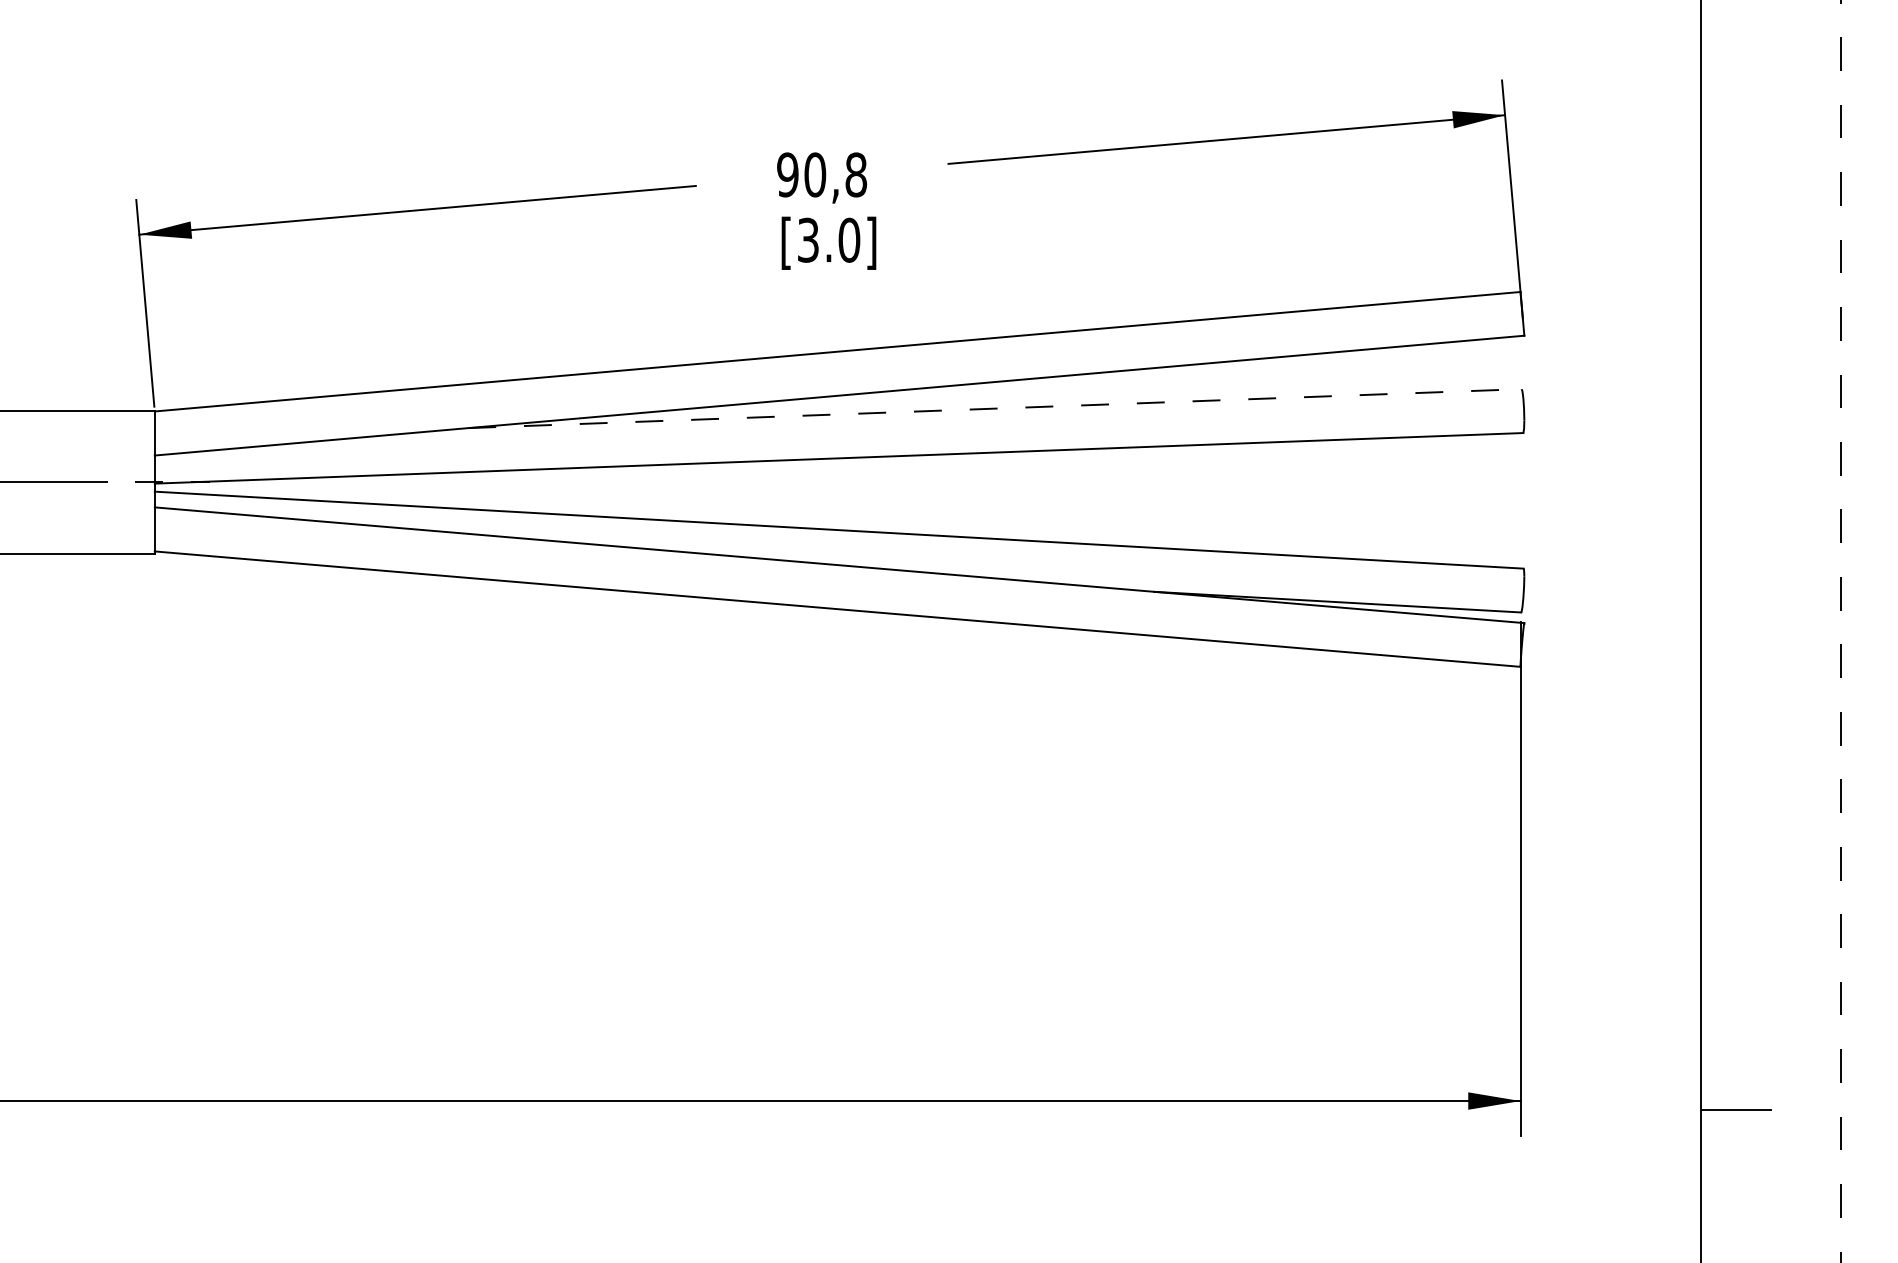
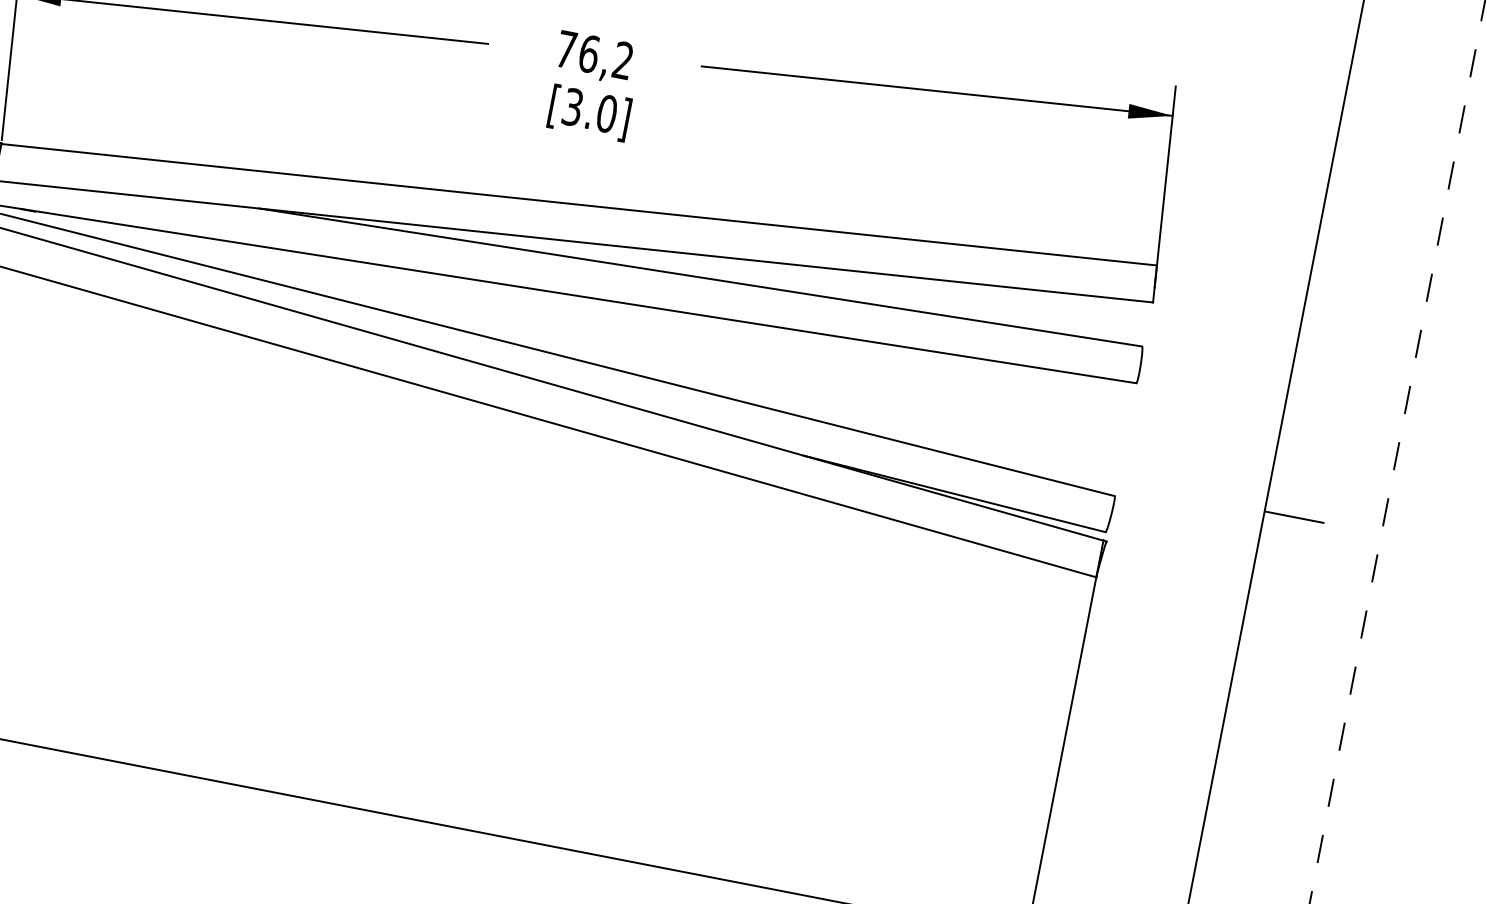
text: (822, 174) -> (595, 54), 90,8 -> 76,2
line: (995, 408) -> (701, 277), dashed -> solid
line: (1736, 552) -> (1294, 517), added

